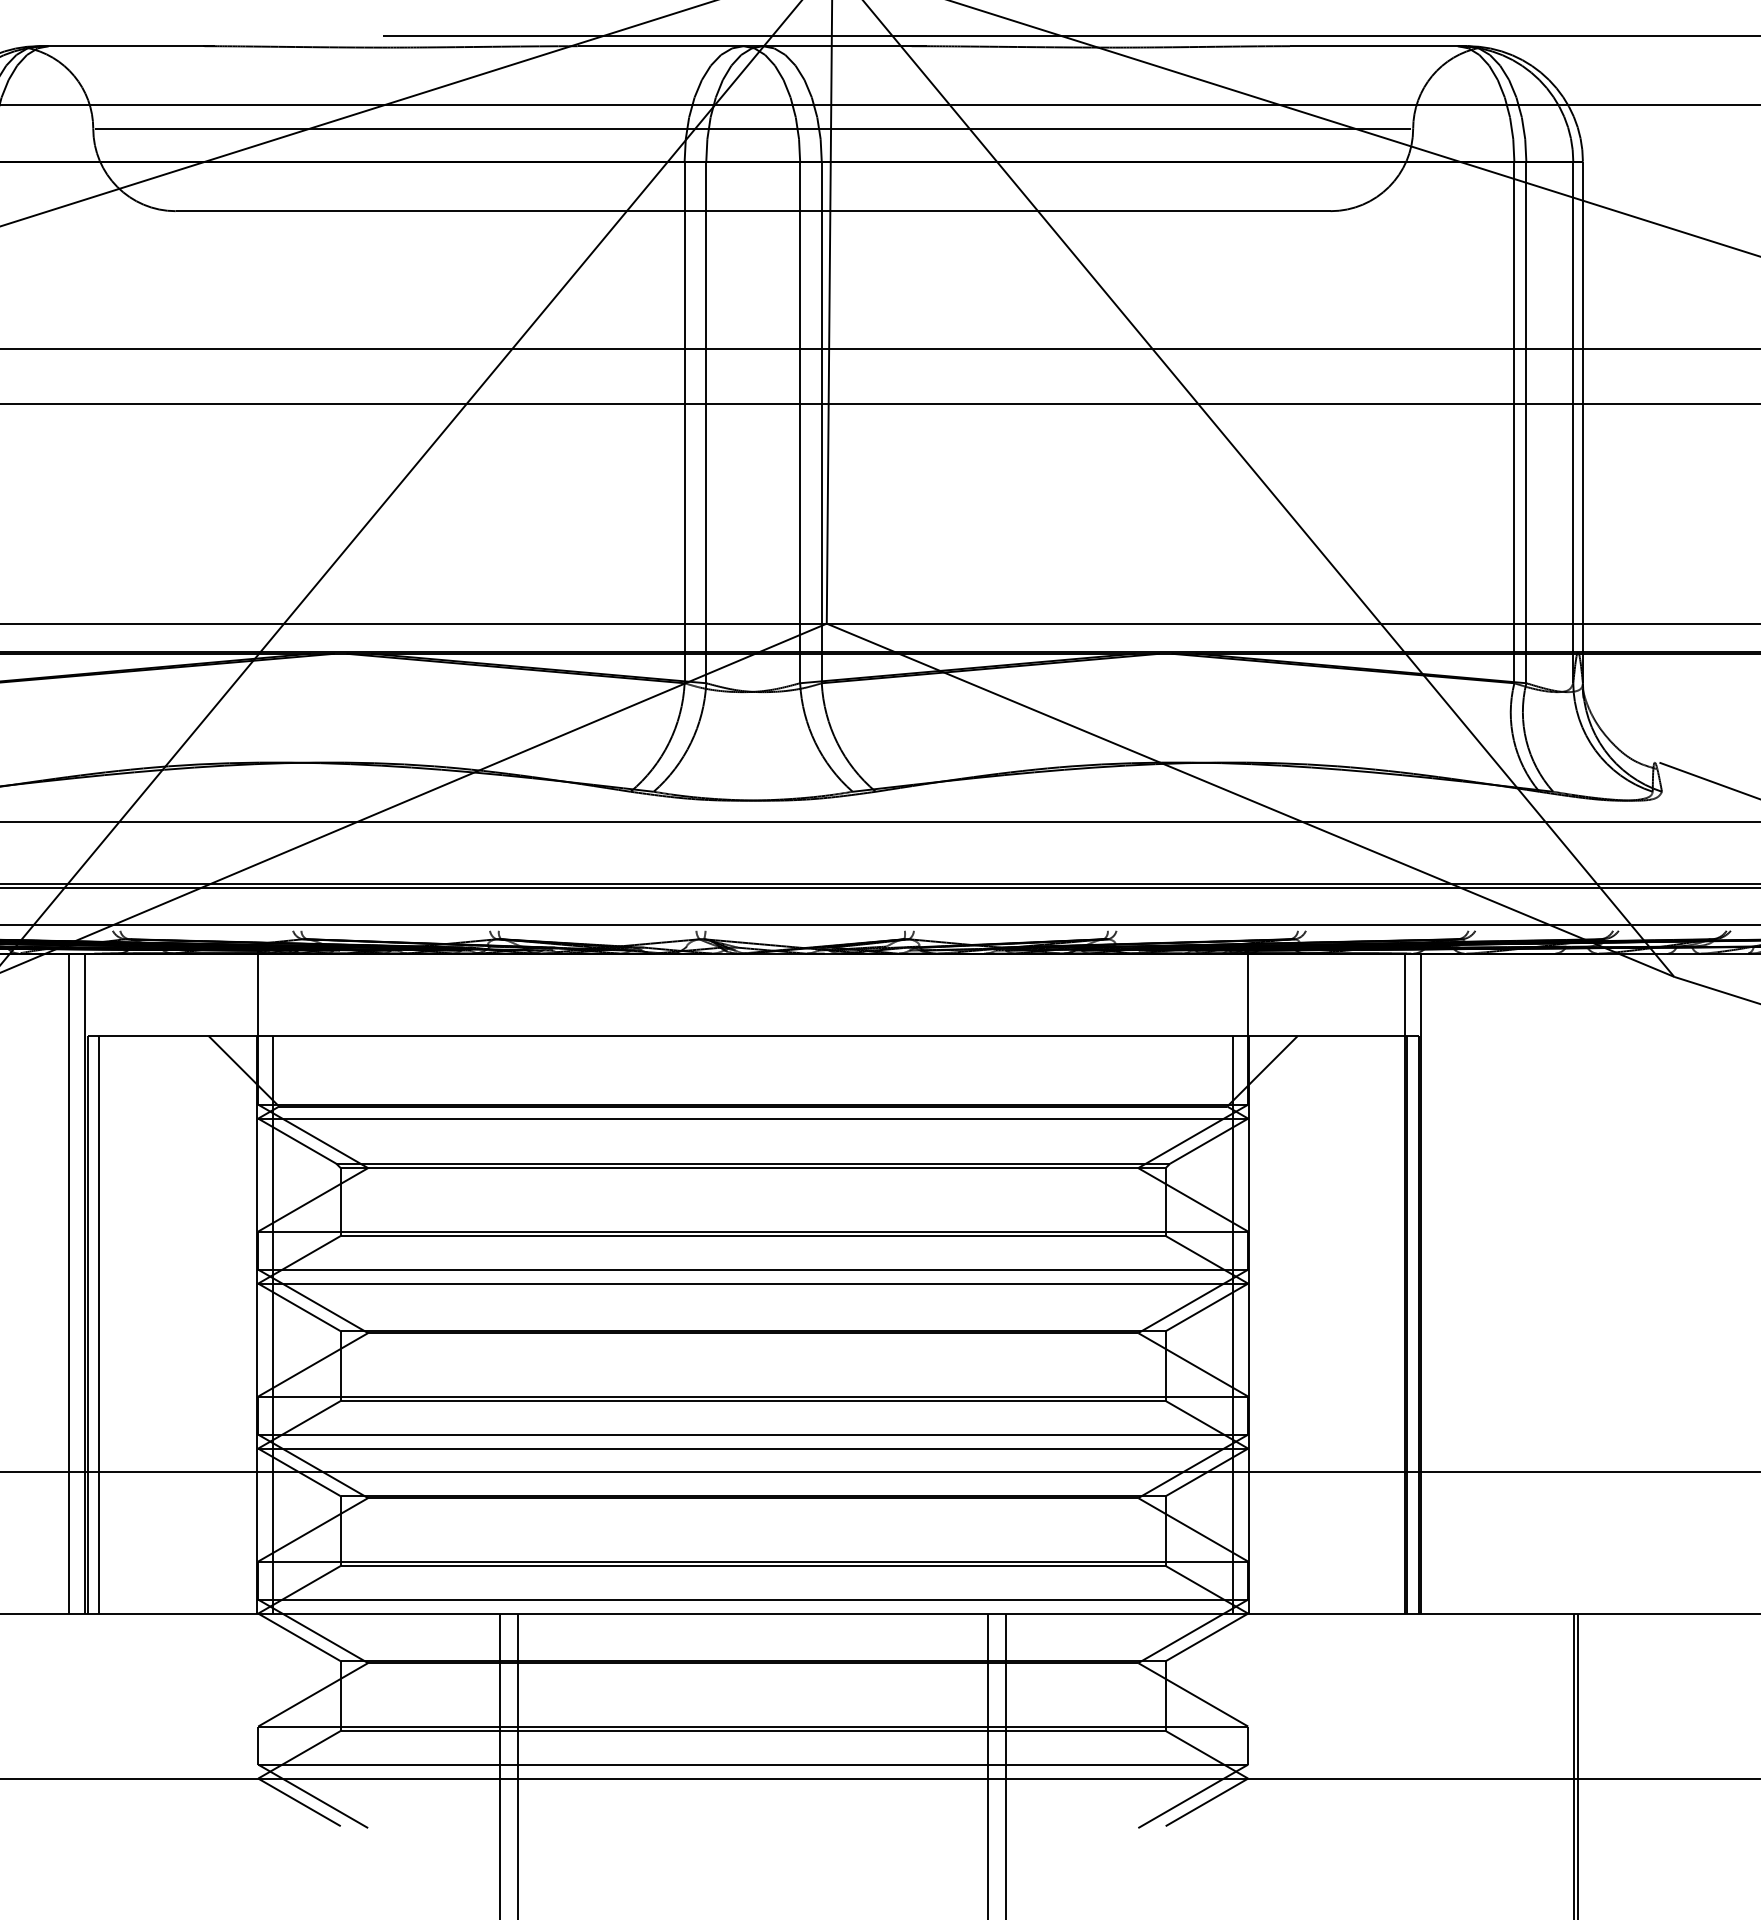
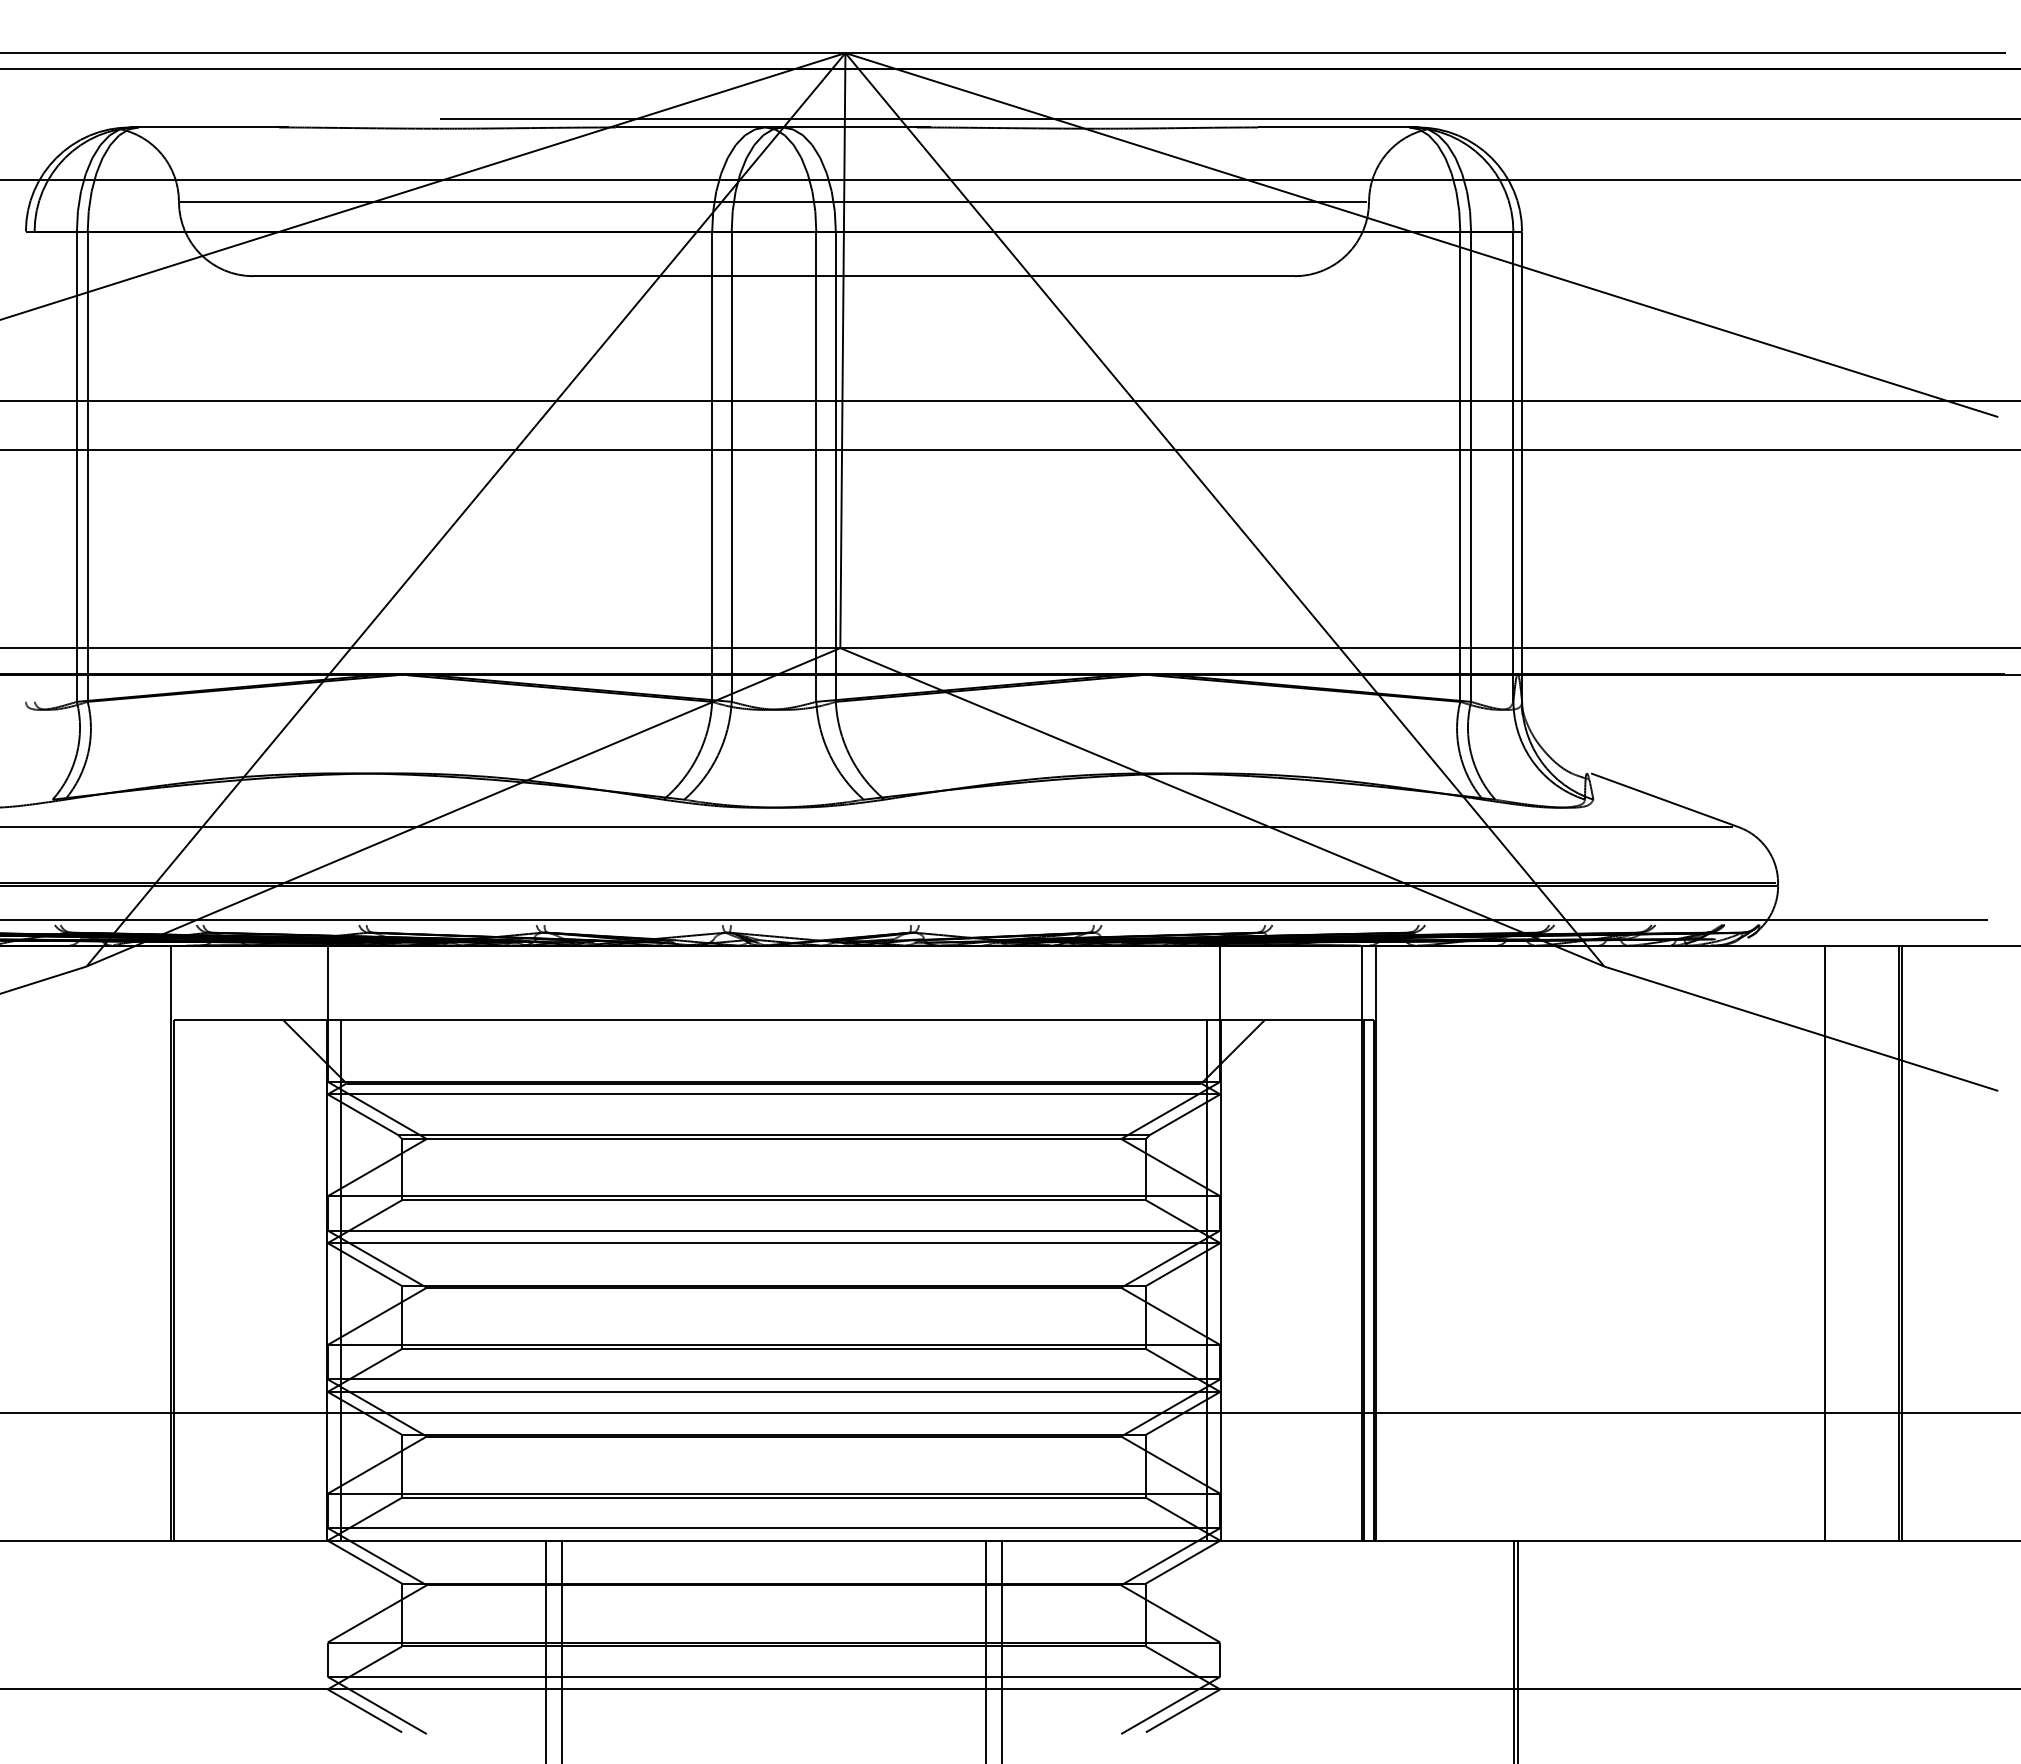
line: (69, 1282) -> (157, 1242), removed
line: (99, 1325) -> (184, 1280), removed

